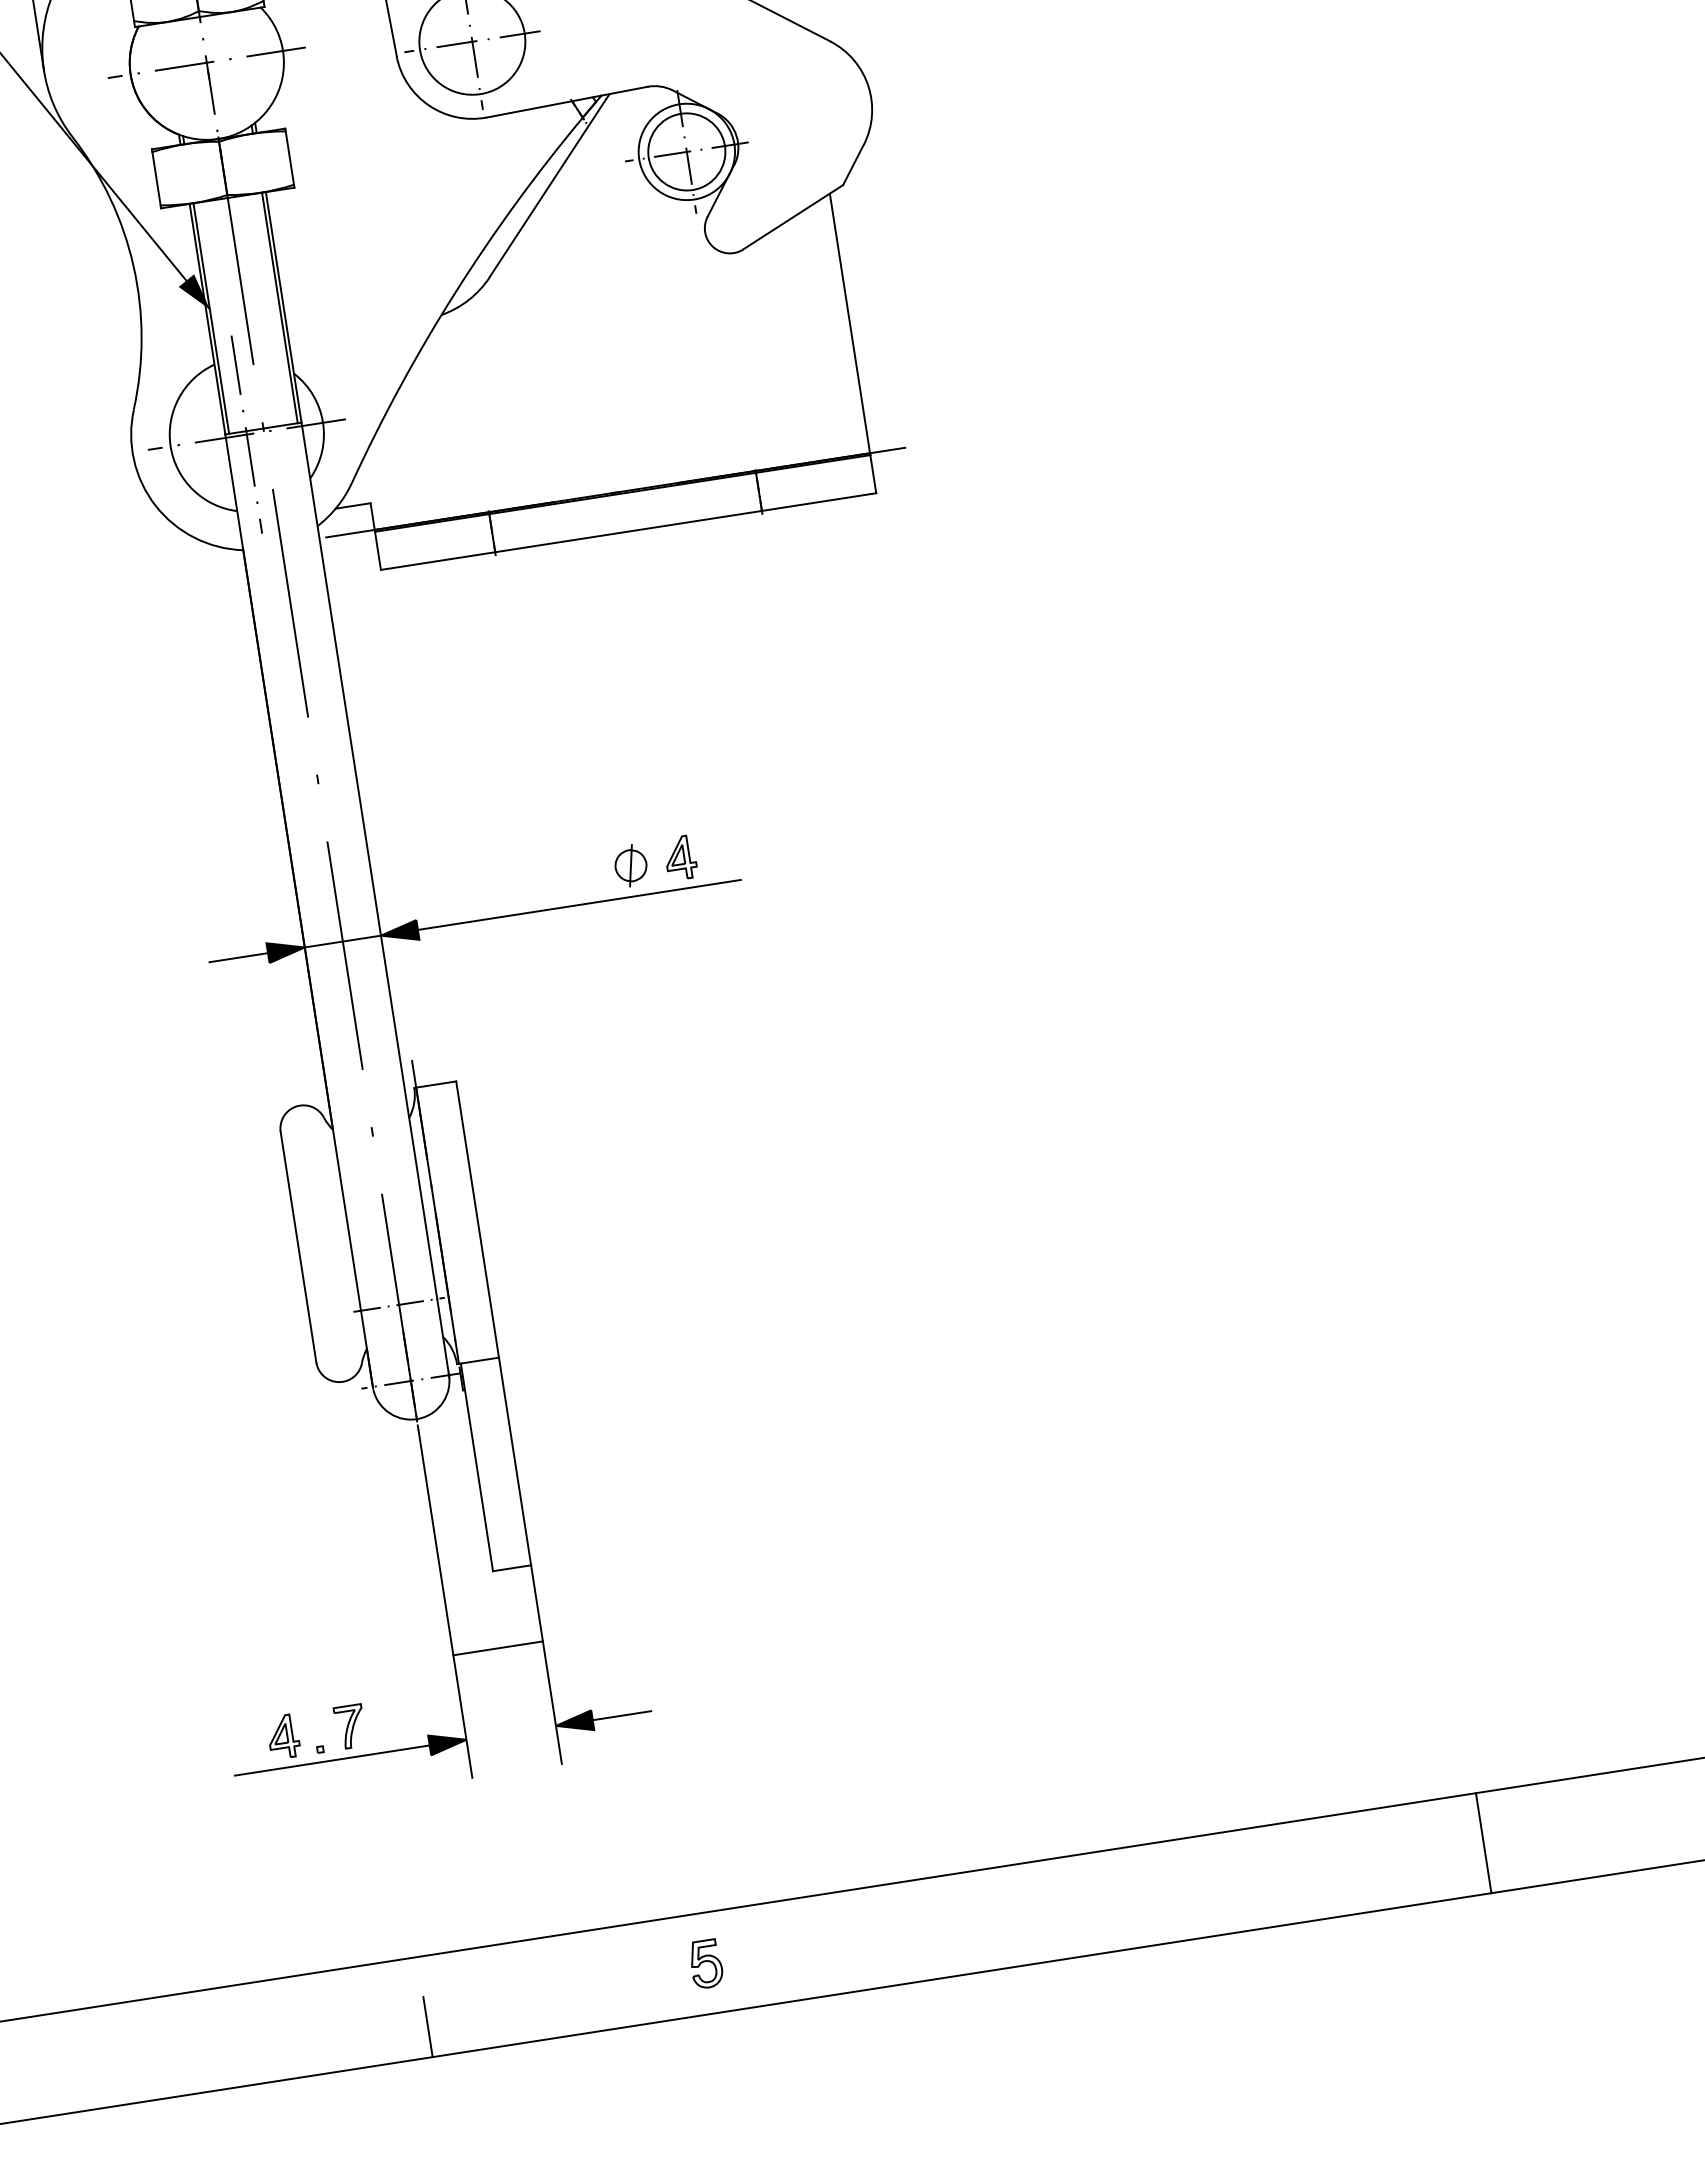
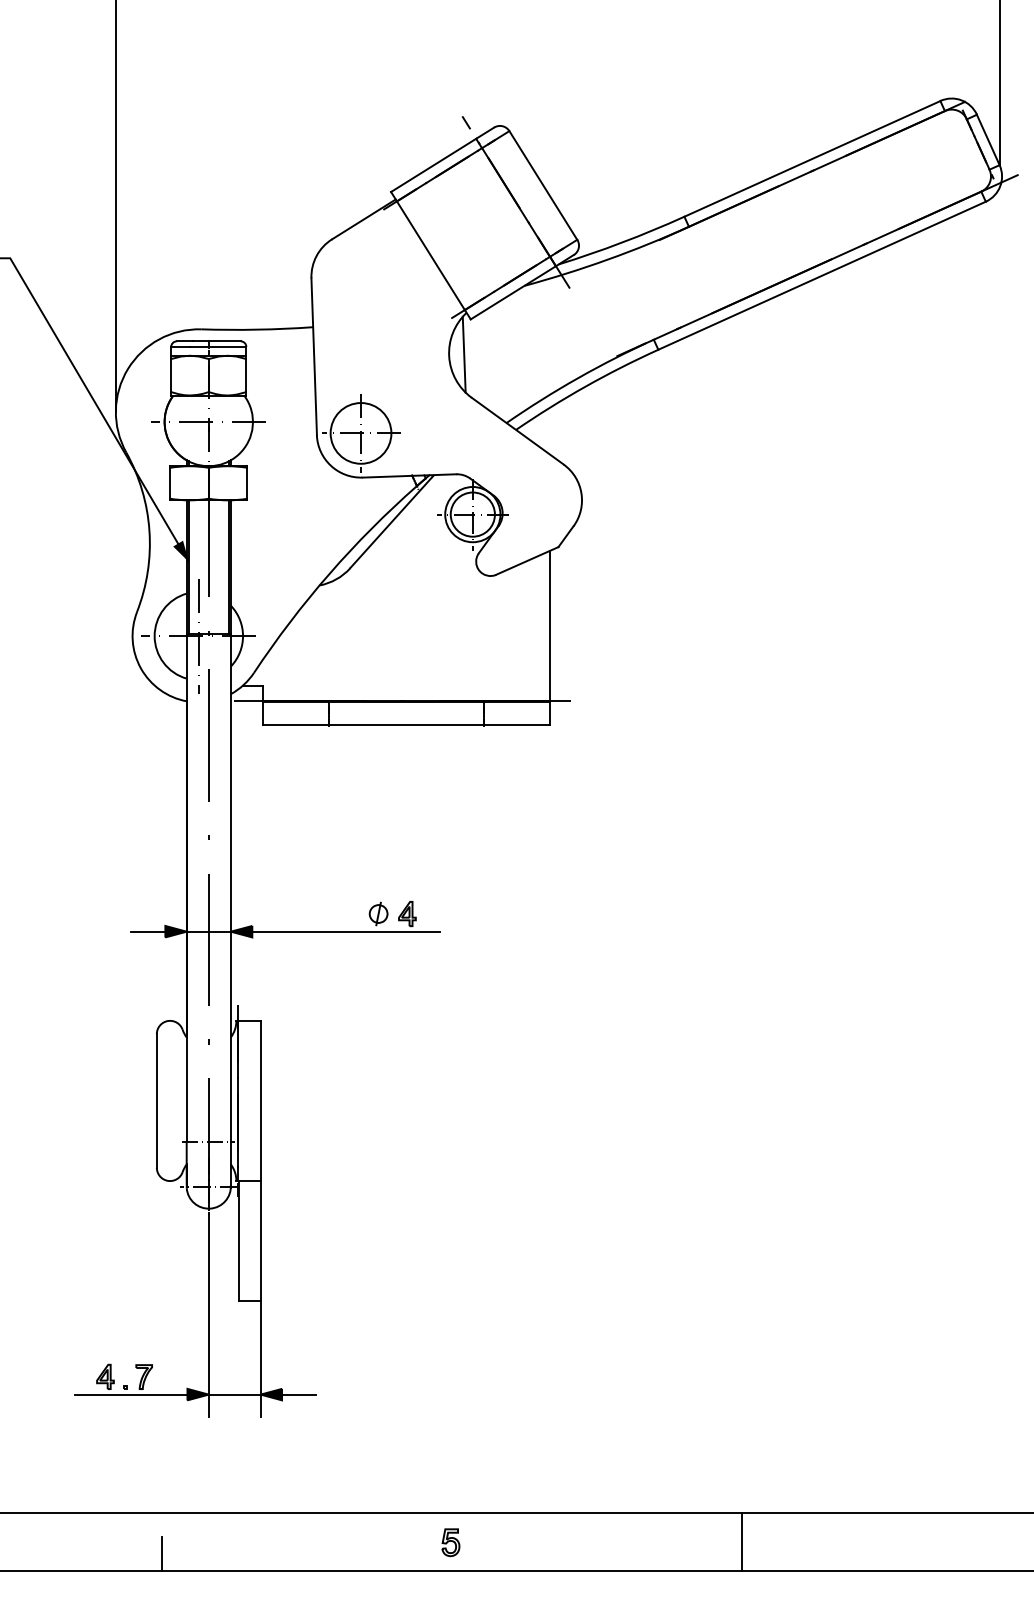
line: (497, 1648) -> (234, 1394), moved
line: (1483, 1843) -> (741, 1542), moved
part: (705, 1963) -> (450, 1542), moved

